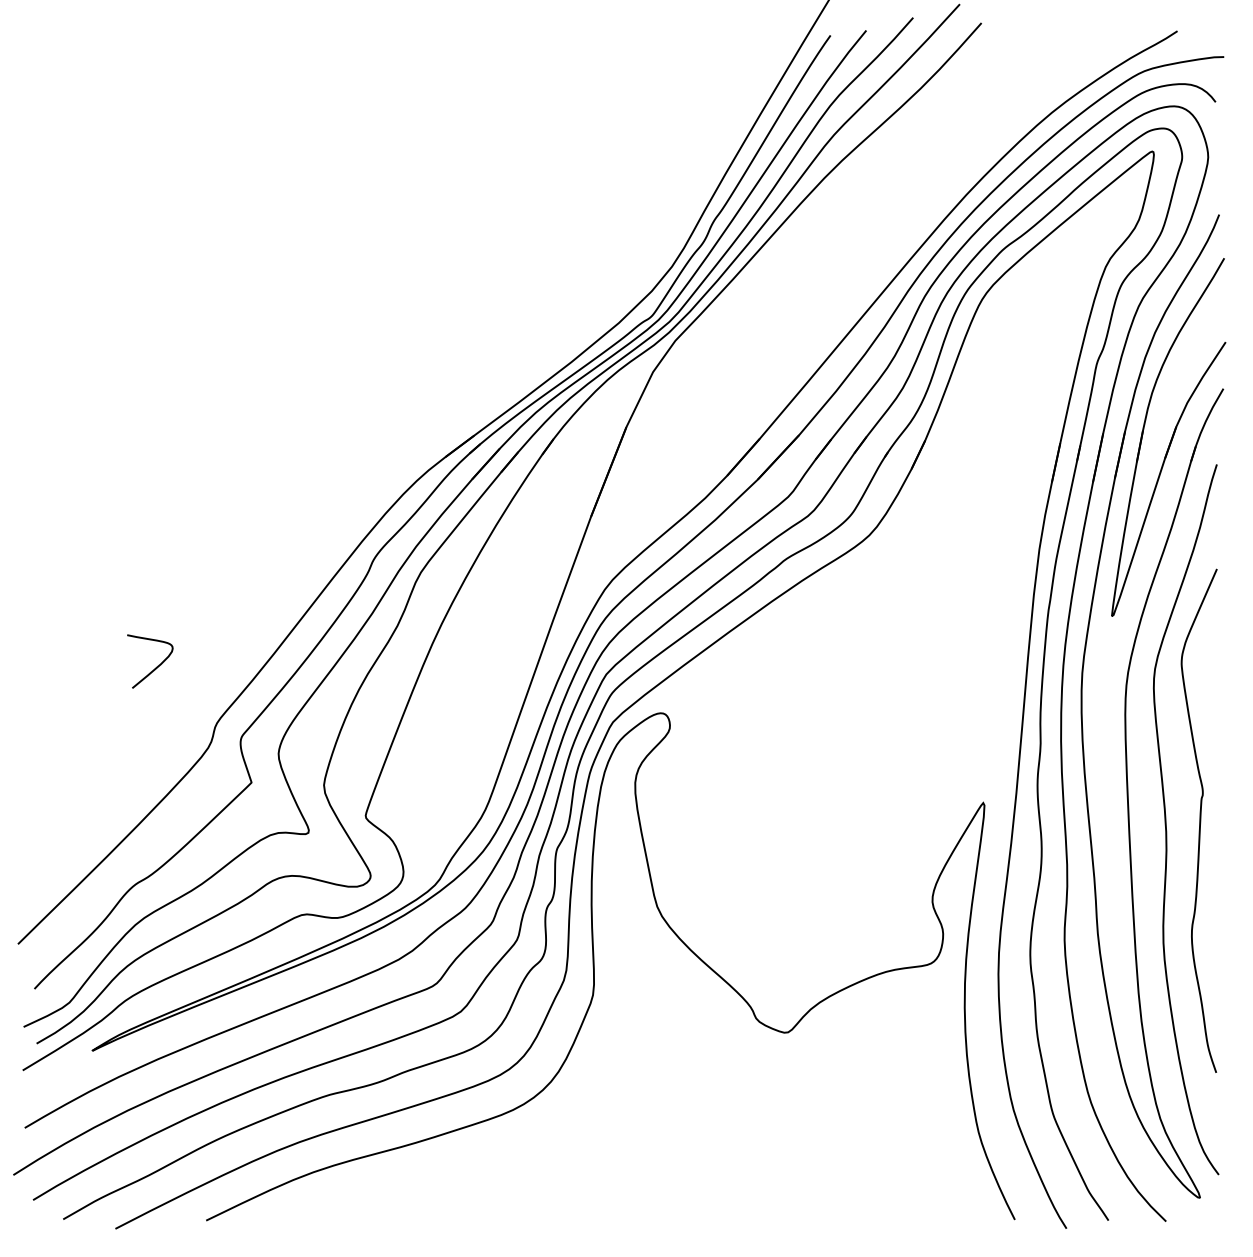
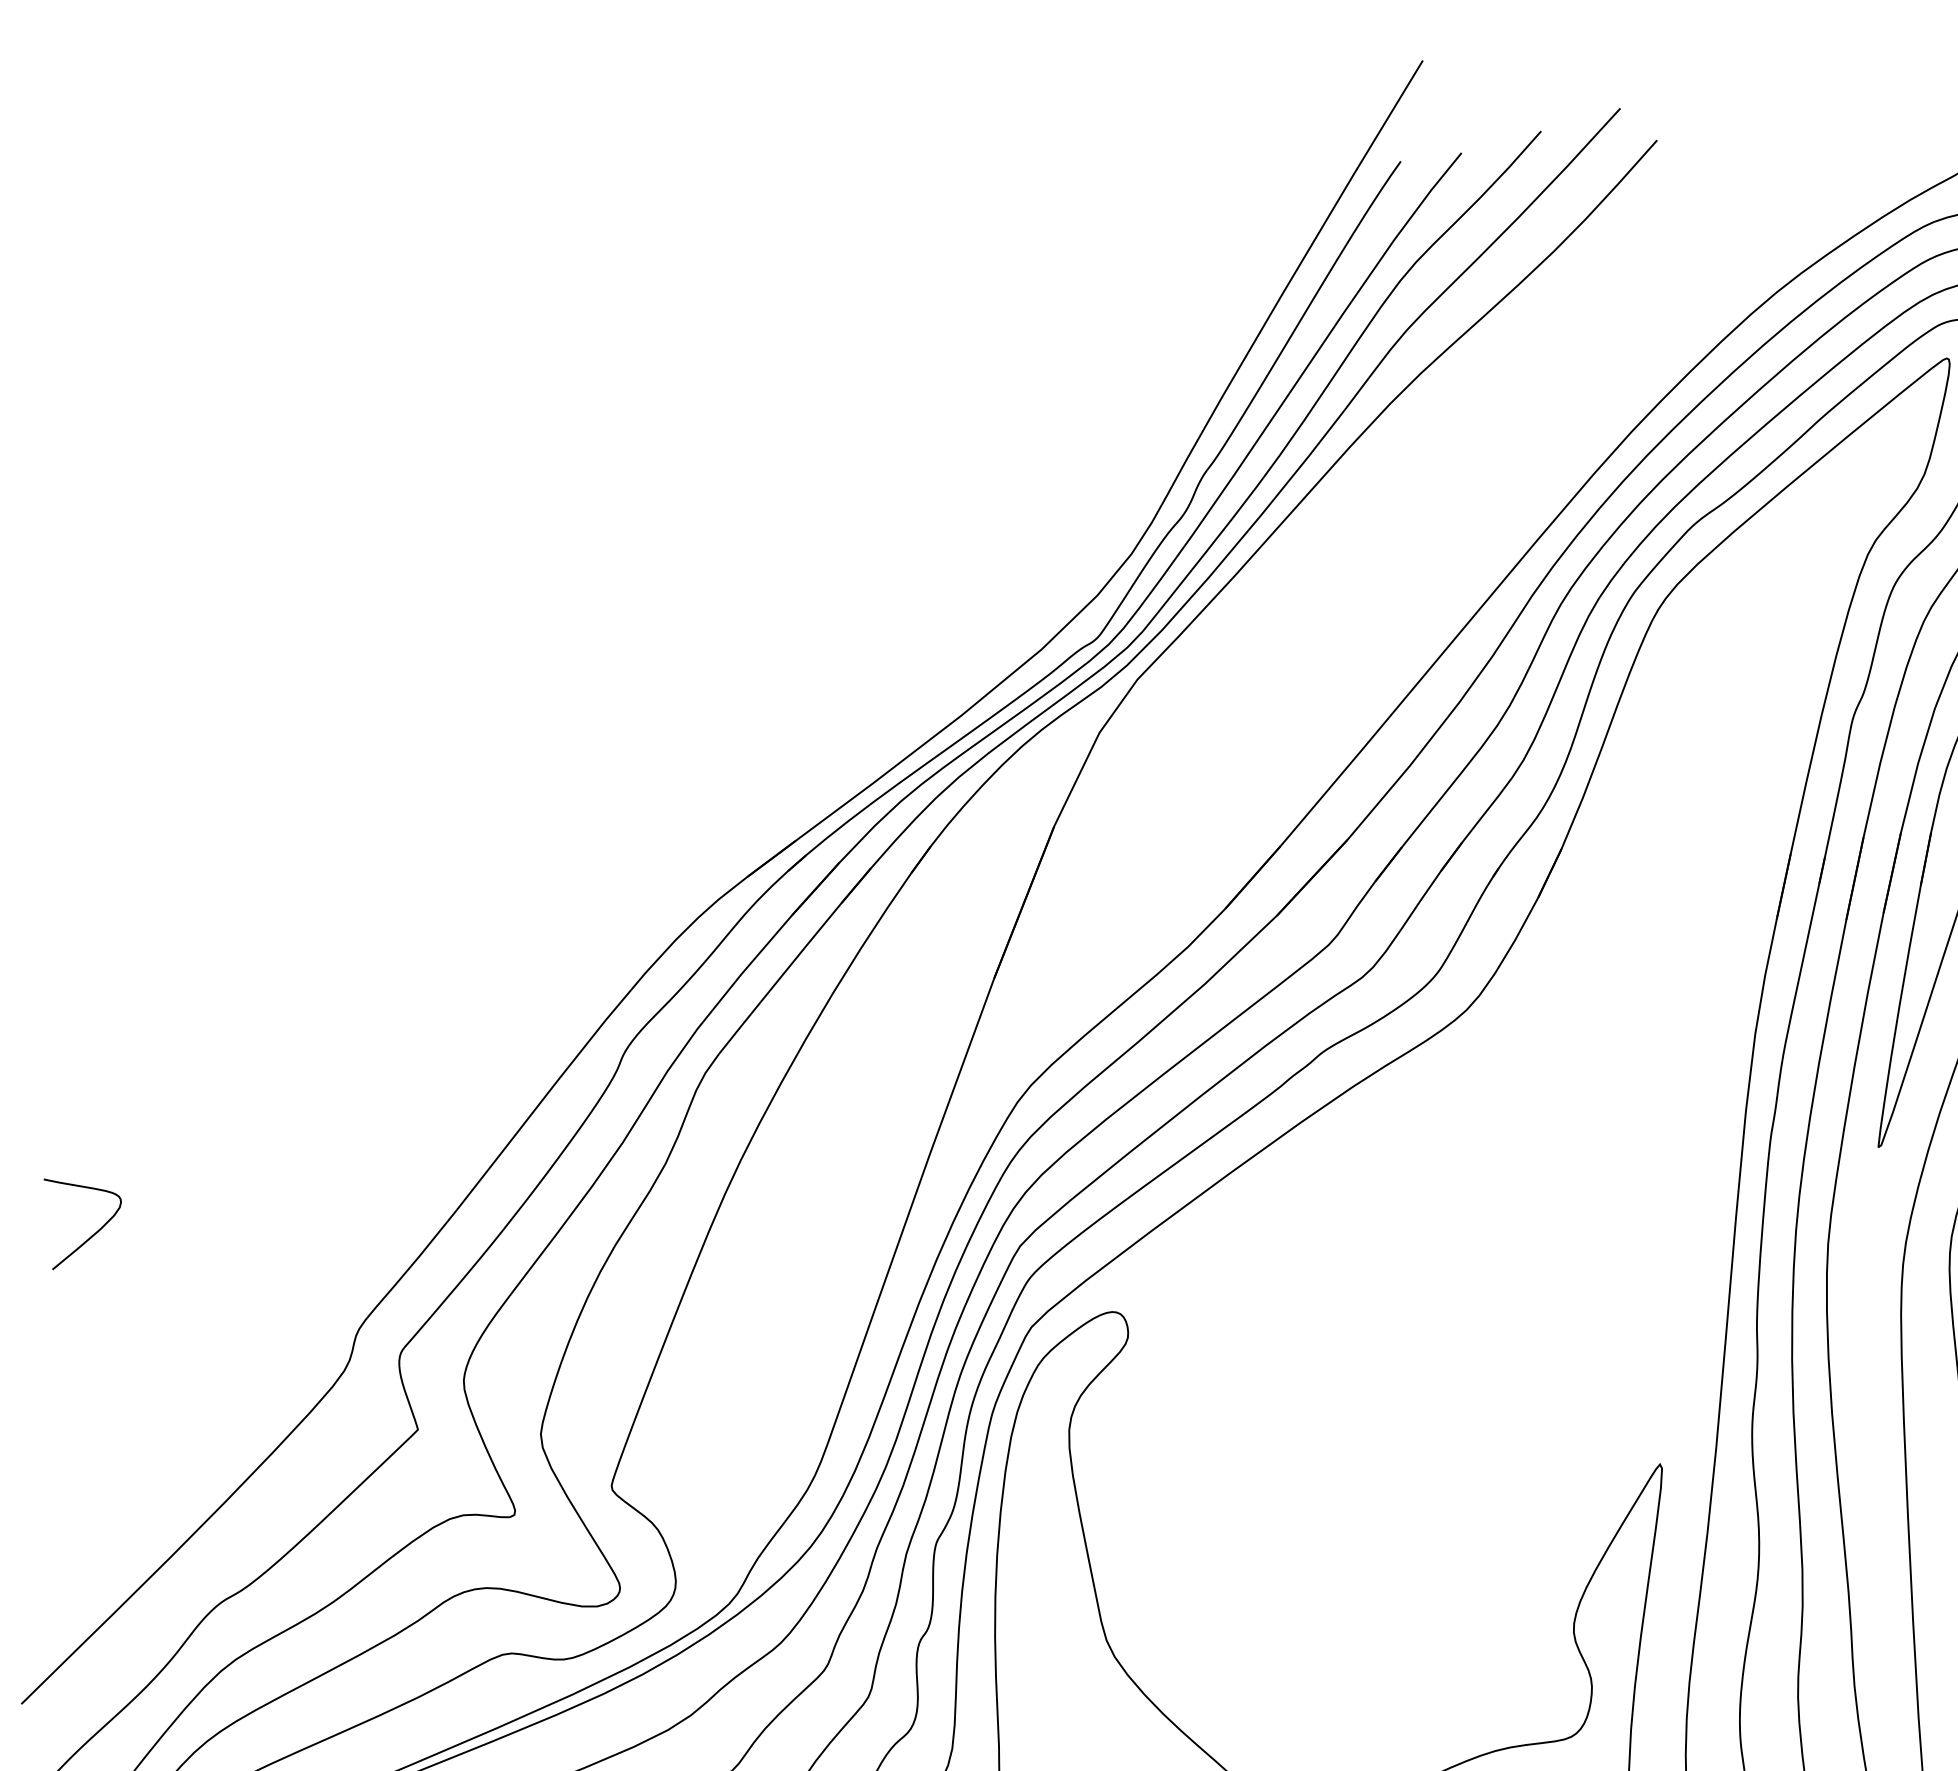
curve: (156, 666) -> (93, 1232), moved

